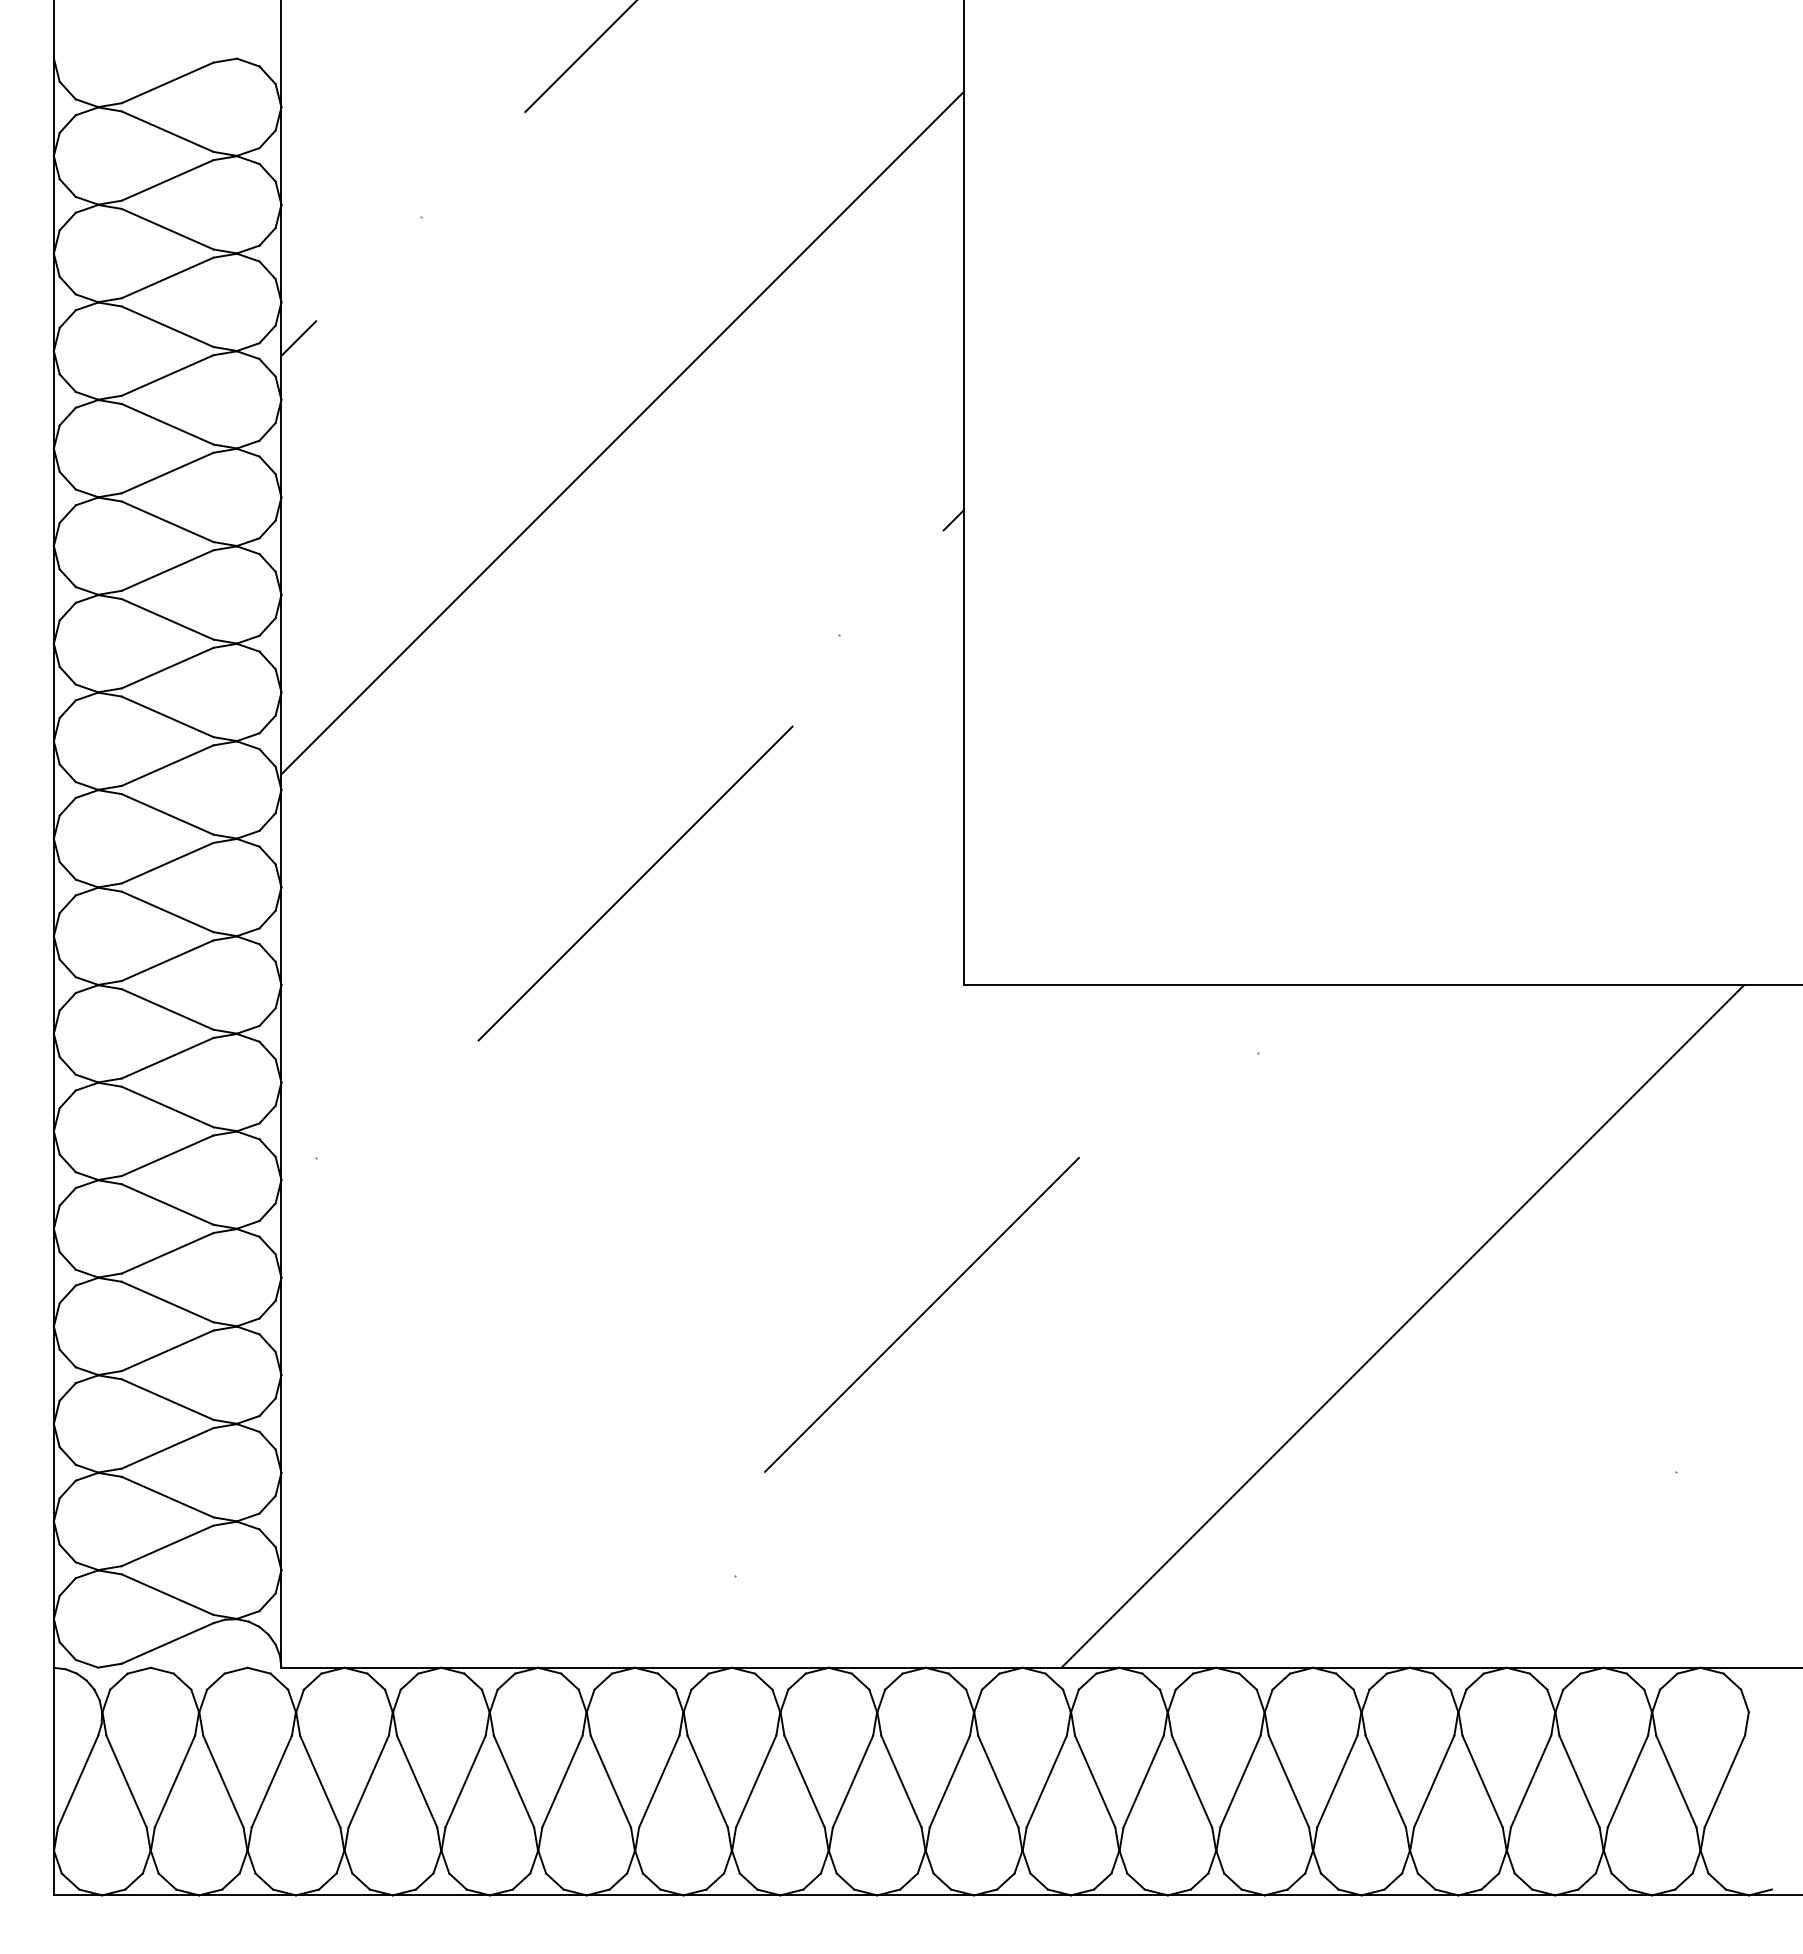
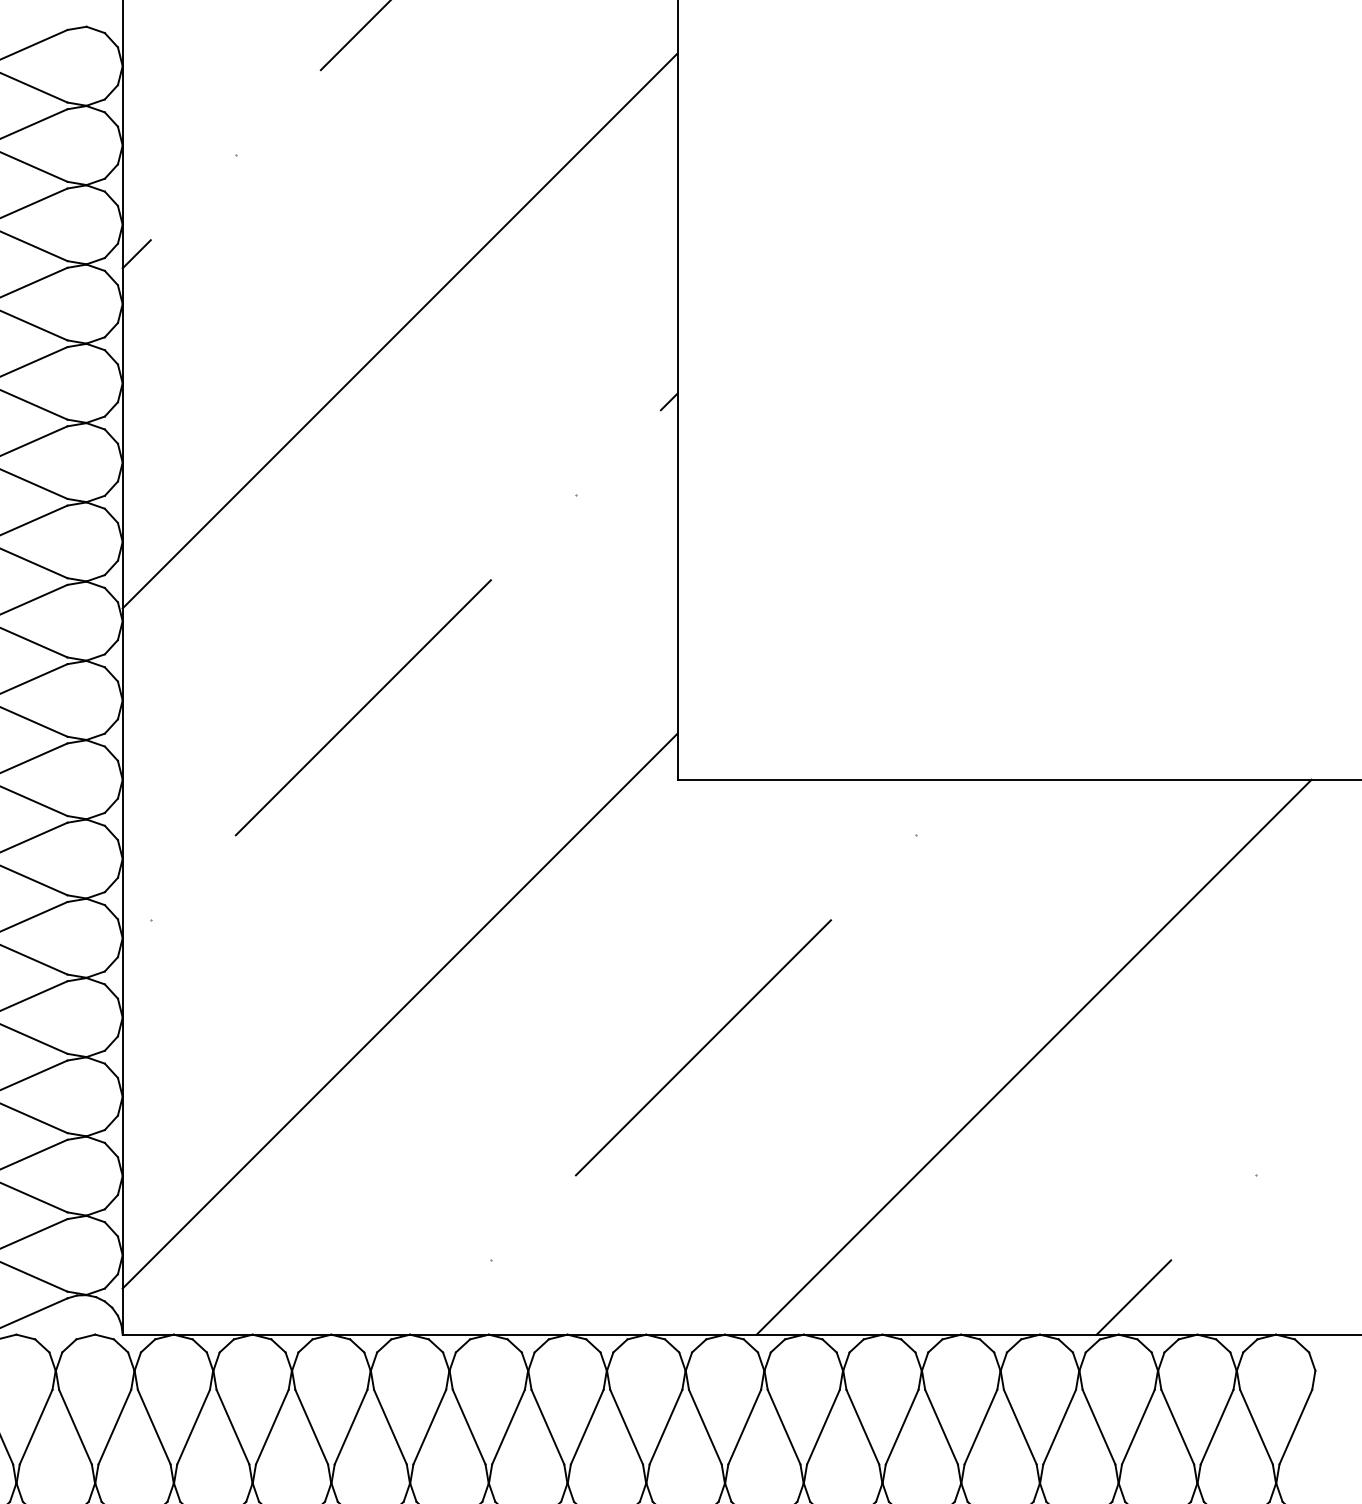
line: (635, 883) -> (363, 707), moved
line: (622, 1269) -> (399, 1010), added
line: (921, 1314) -> (703, 1047), moved
line: (1525, 1621) -> (1133, 1297), added

